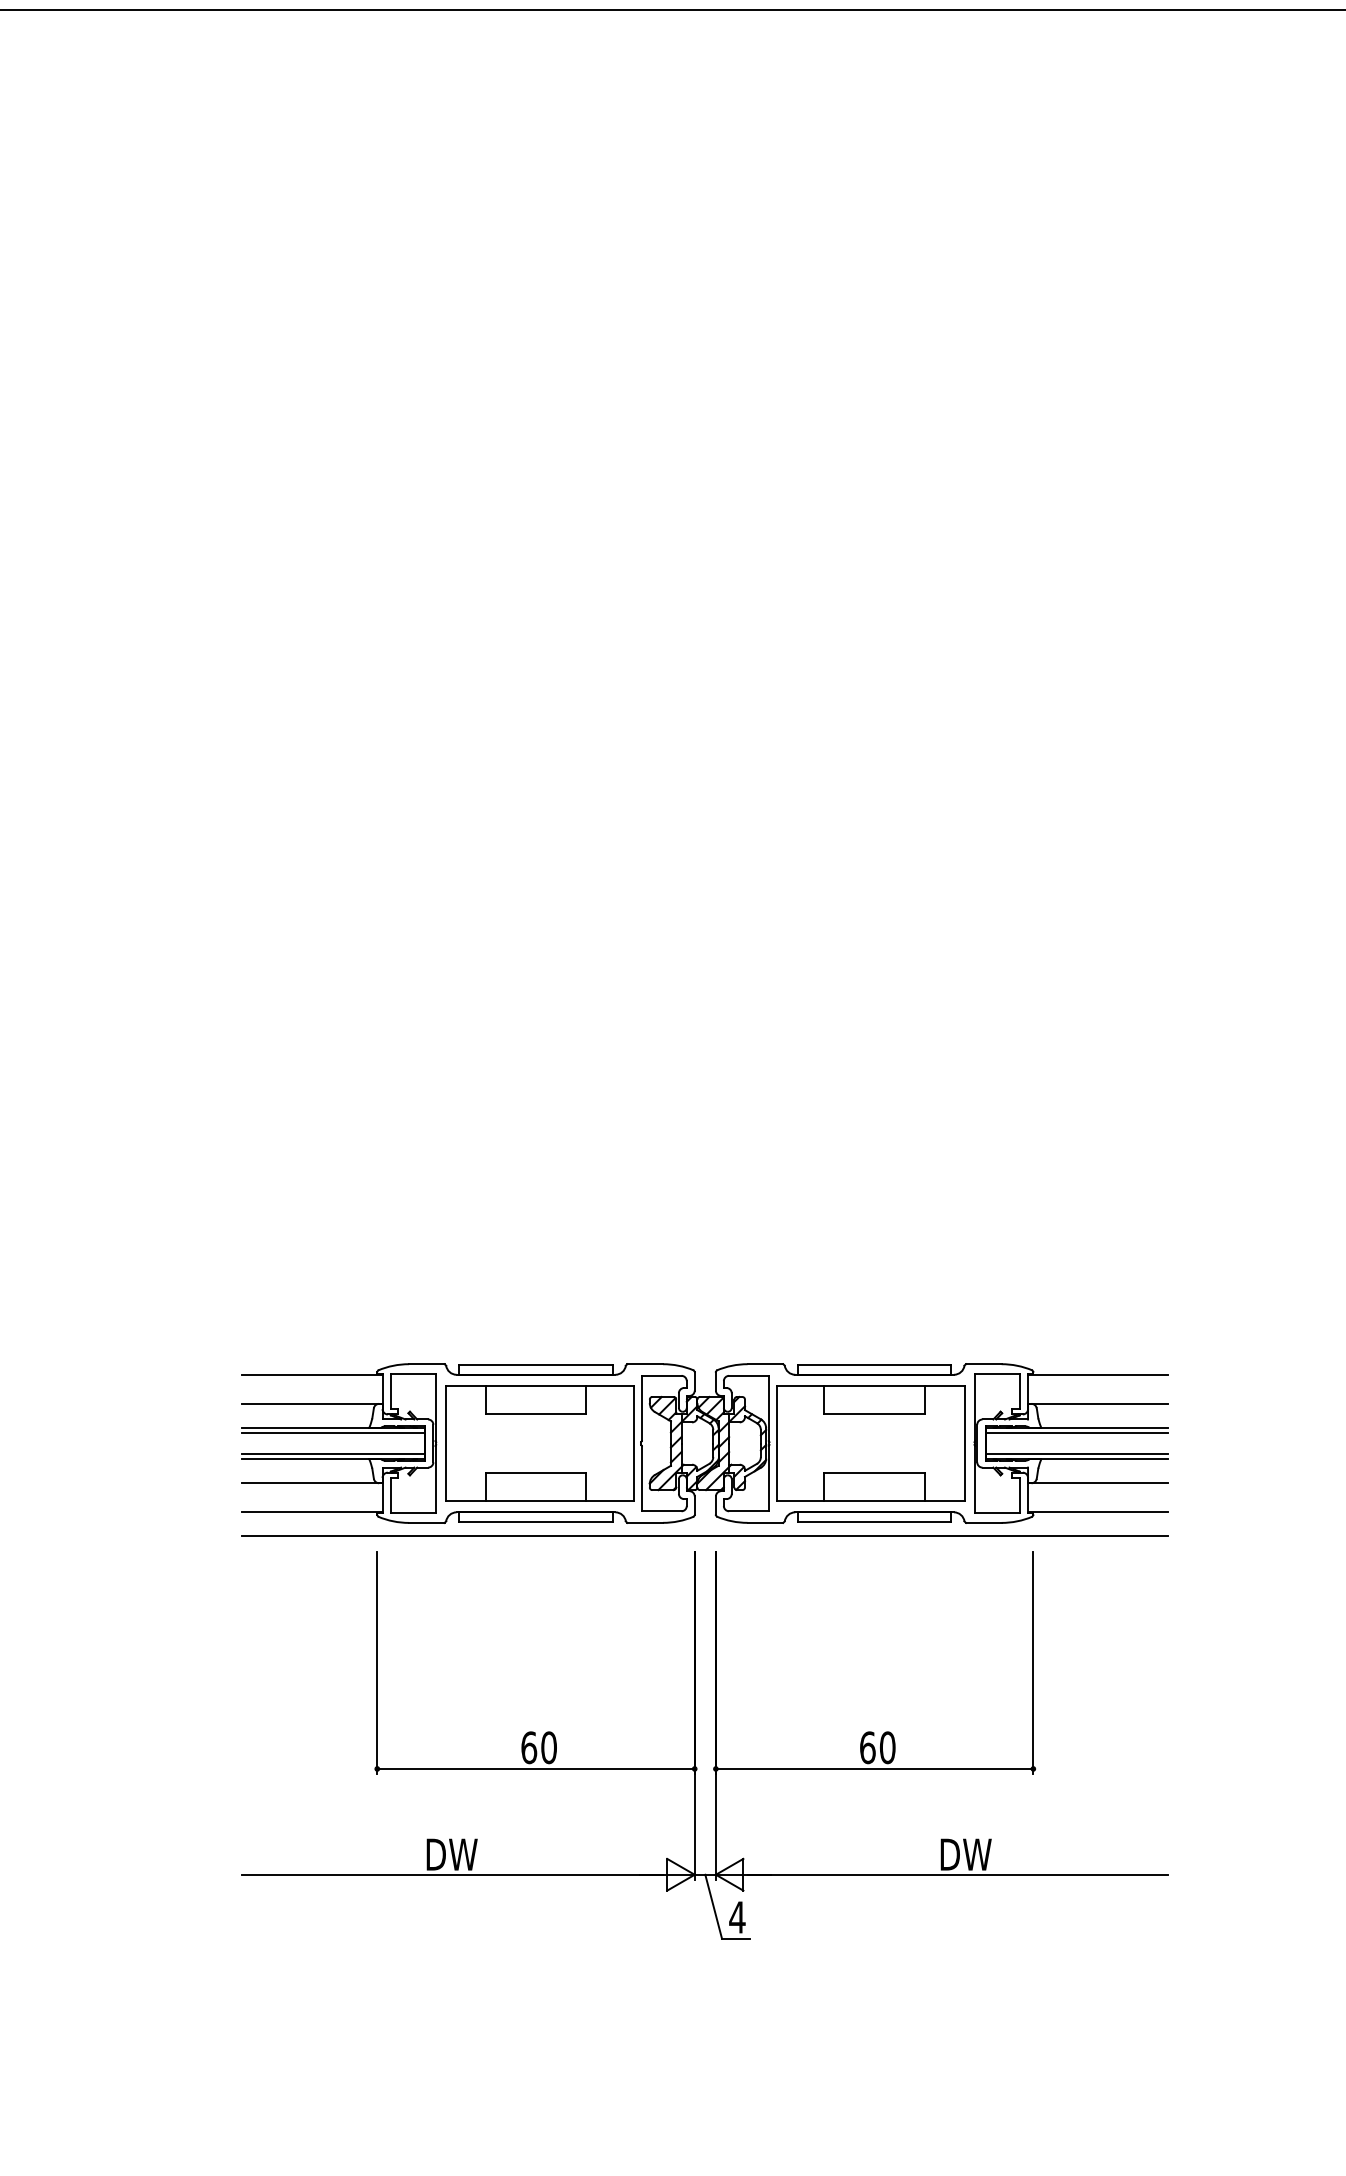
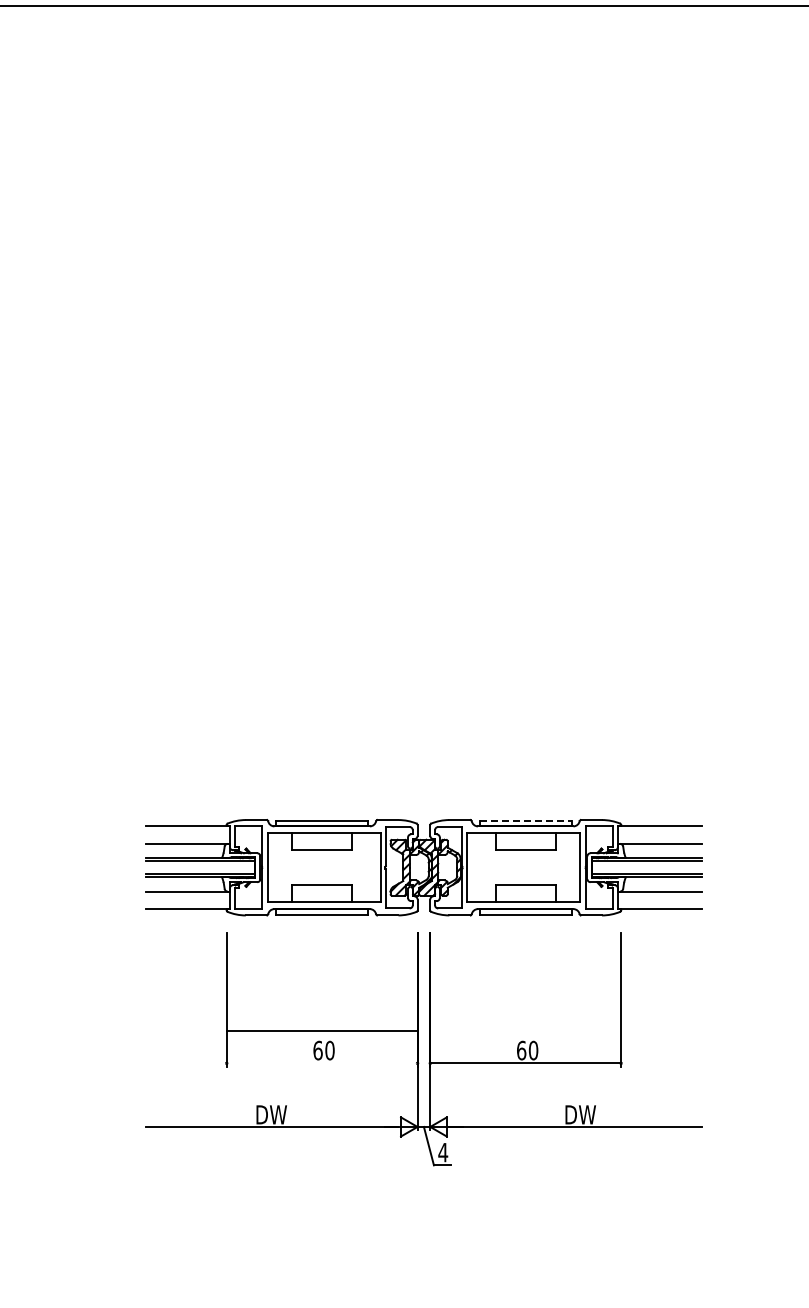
line: (875, 1364) -> (526, 820), solid -> dashed
line: (704, 1536) -> (423, 923), removed
line: (534, 1769) -> (321, 1031), moved

